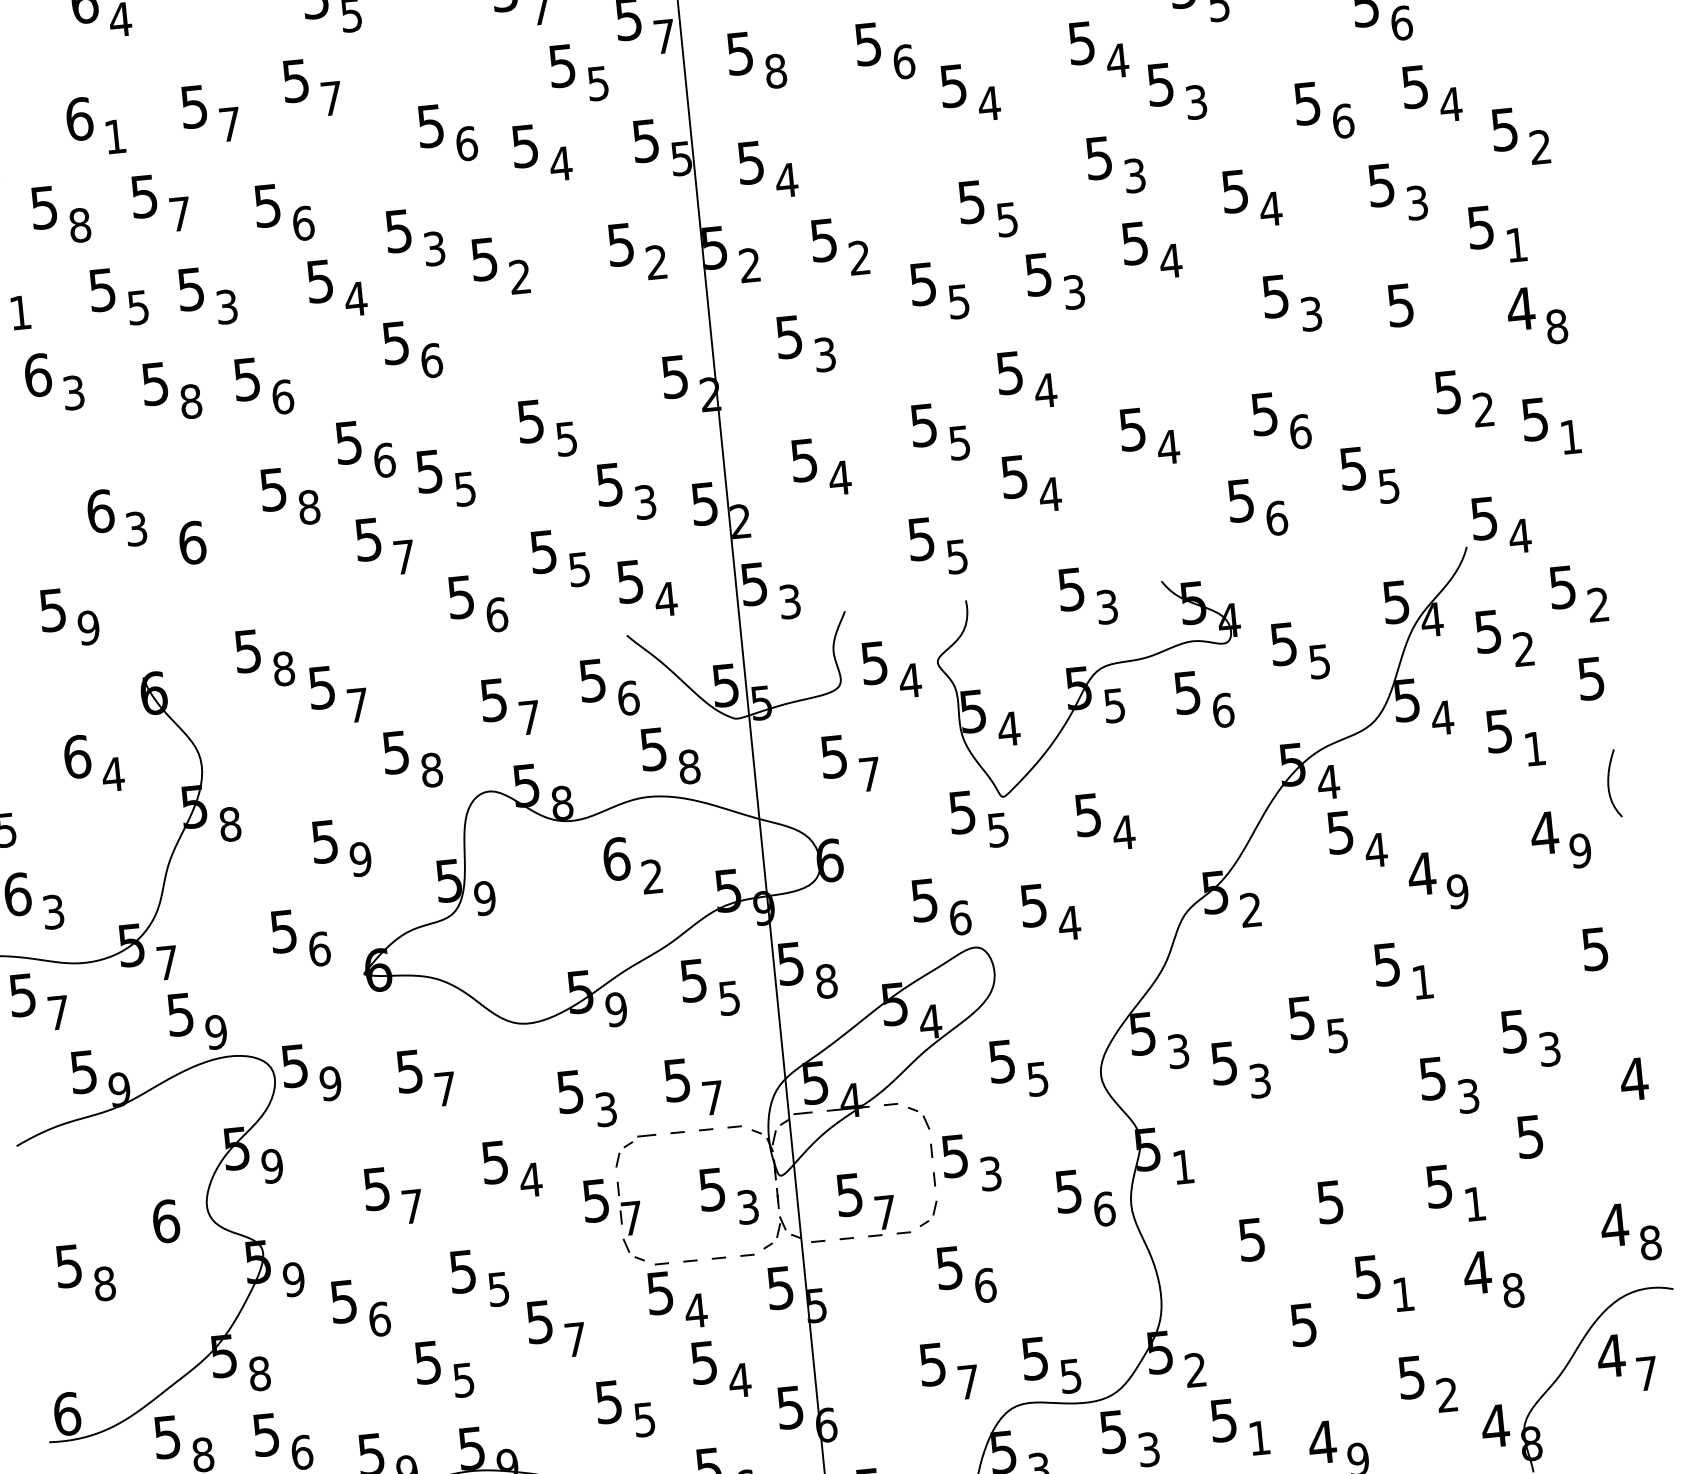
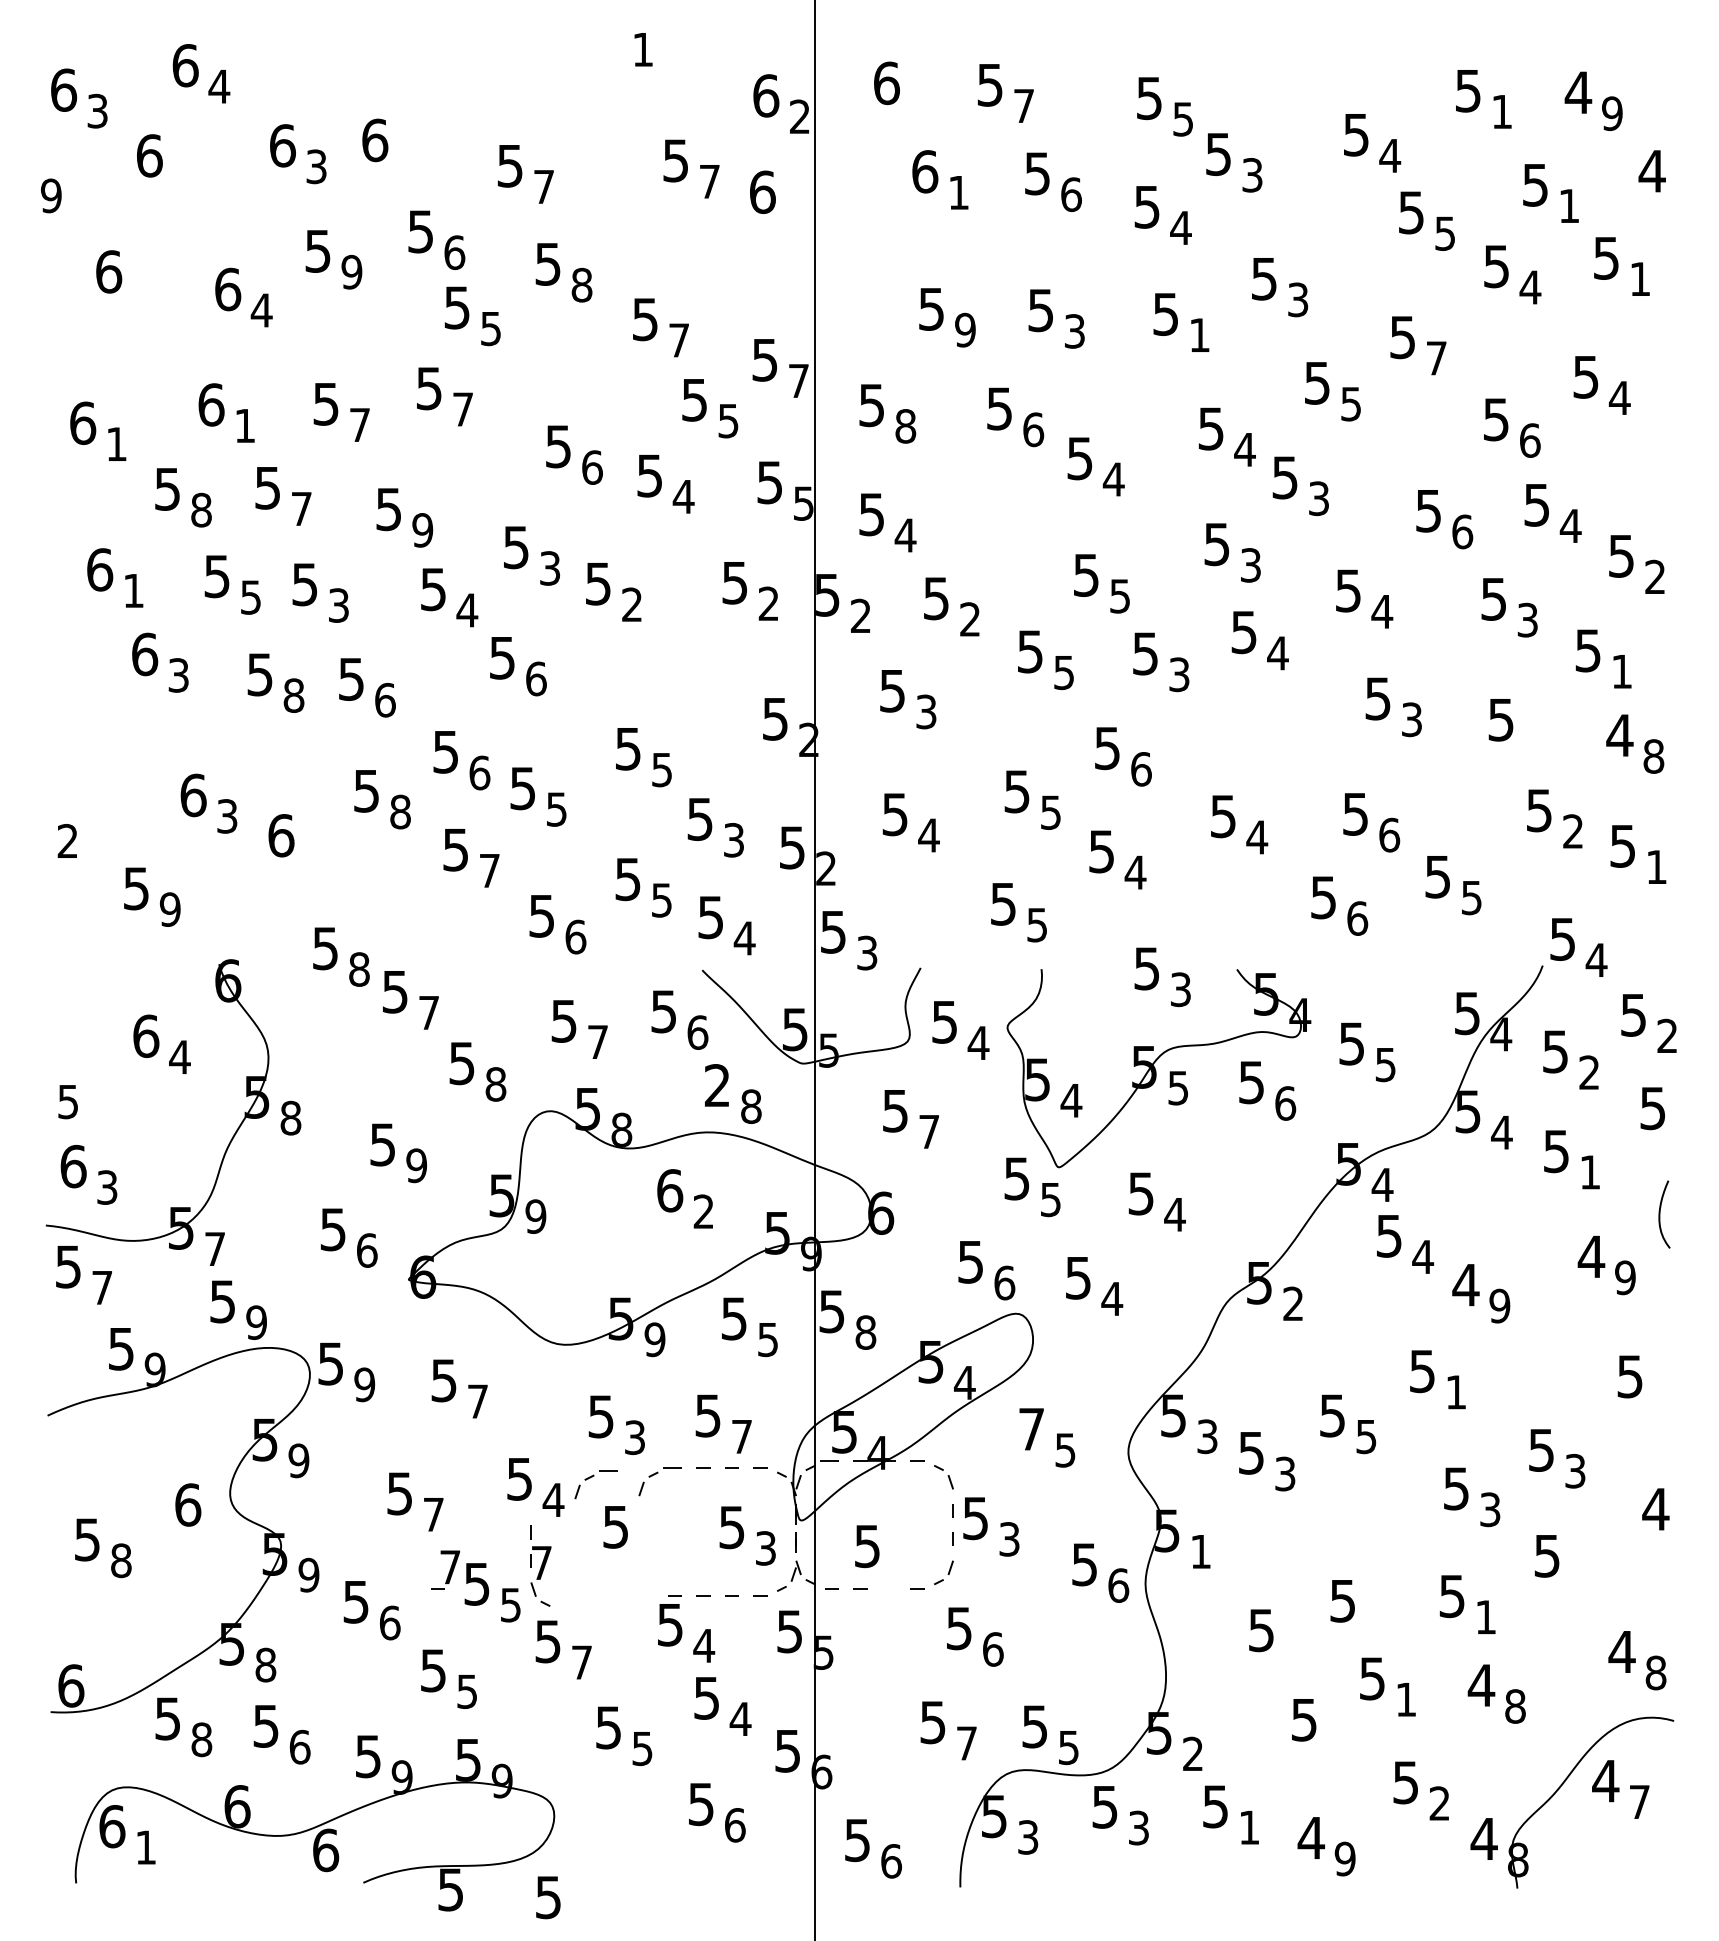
text: (303, 223) -> (422, 530), 6 -> 9
text: (1045, 390) -> (1141, 769), 4 -> 6
text: (653, 749) -> (717, 1085), 5 -> 2
text: (1001, 1061) -> (1031, 1429), 5 -> 7
part: (567, 1153) -> (592, 1477), added
part: (880, 1215) -> (445, 1569), moved
part: (630, 1221) -> (540, 1565), moved

